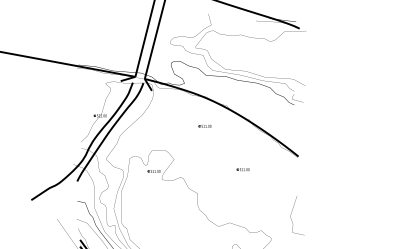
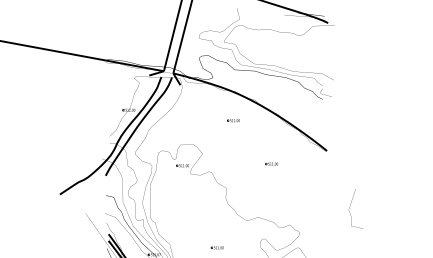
line: (291, 212) -> (350, 205), moved

